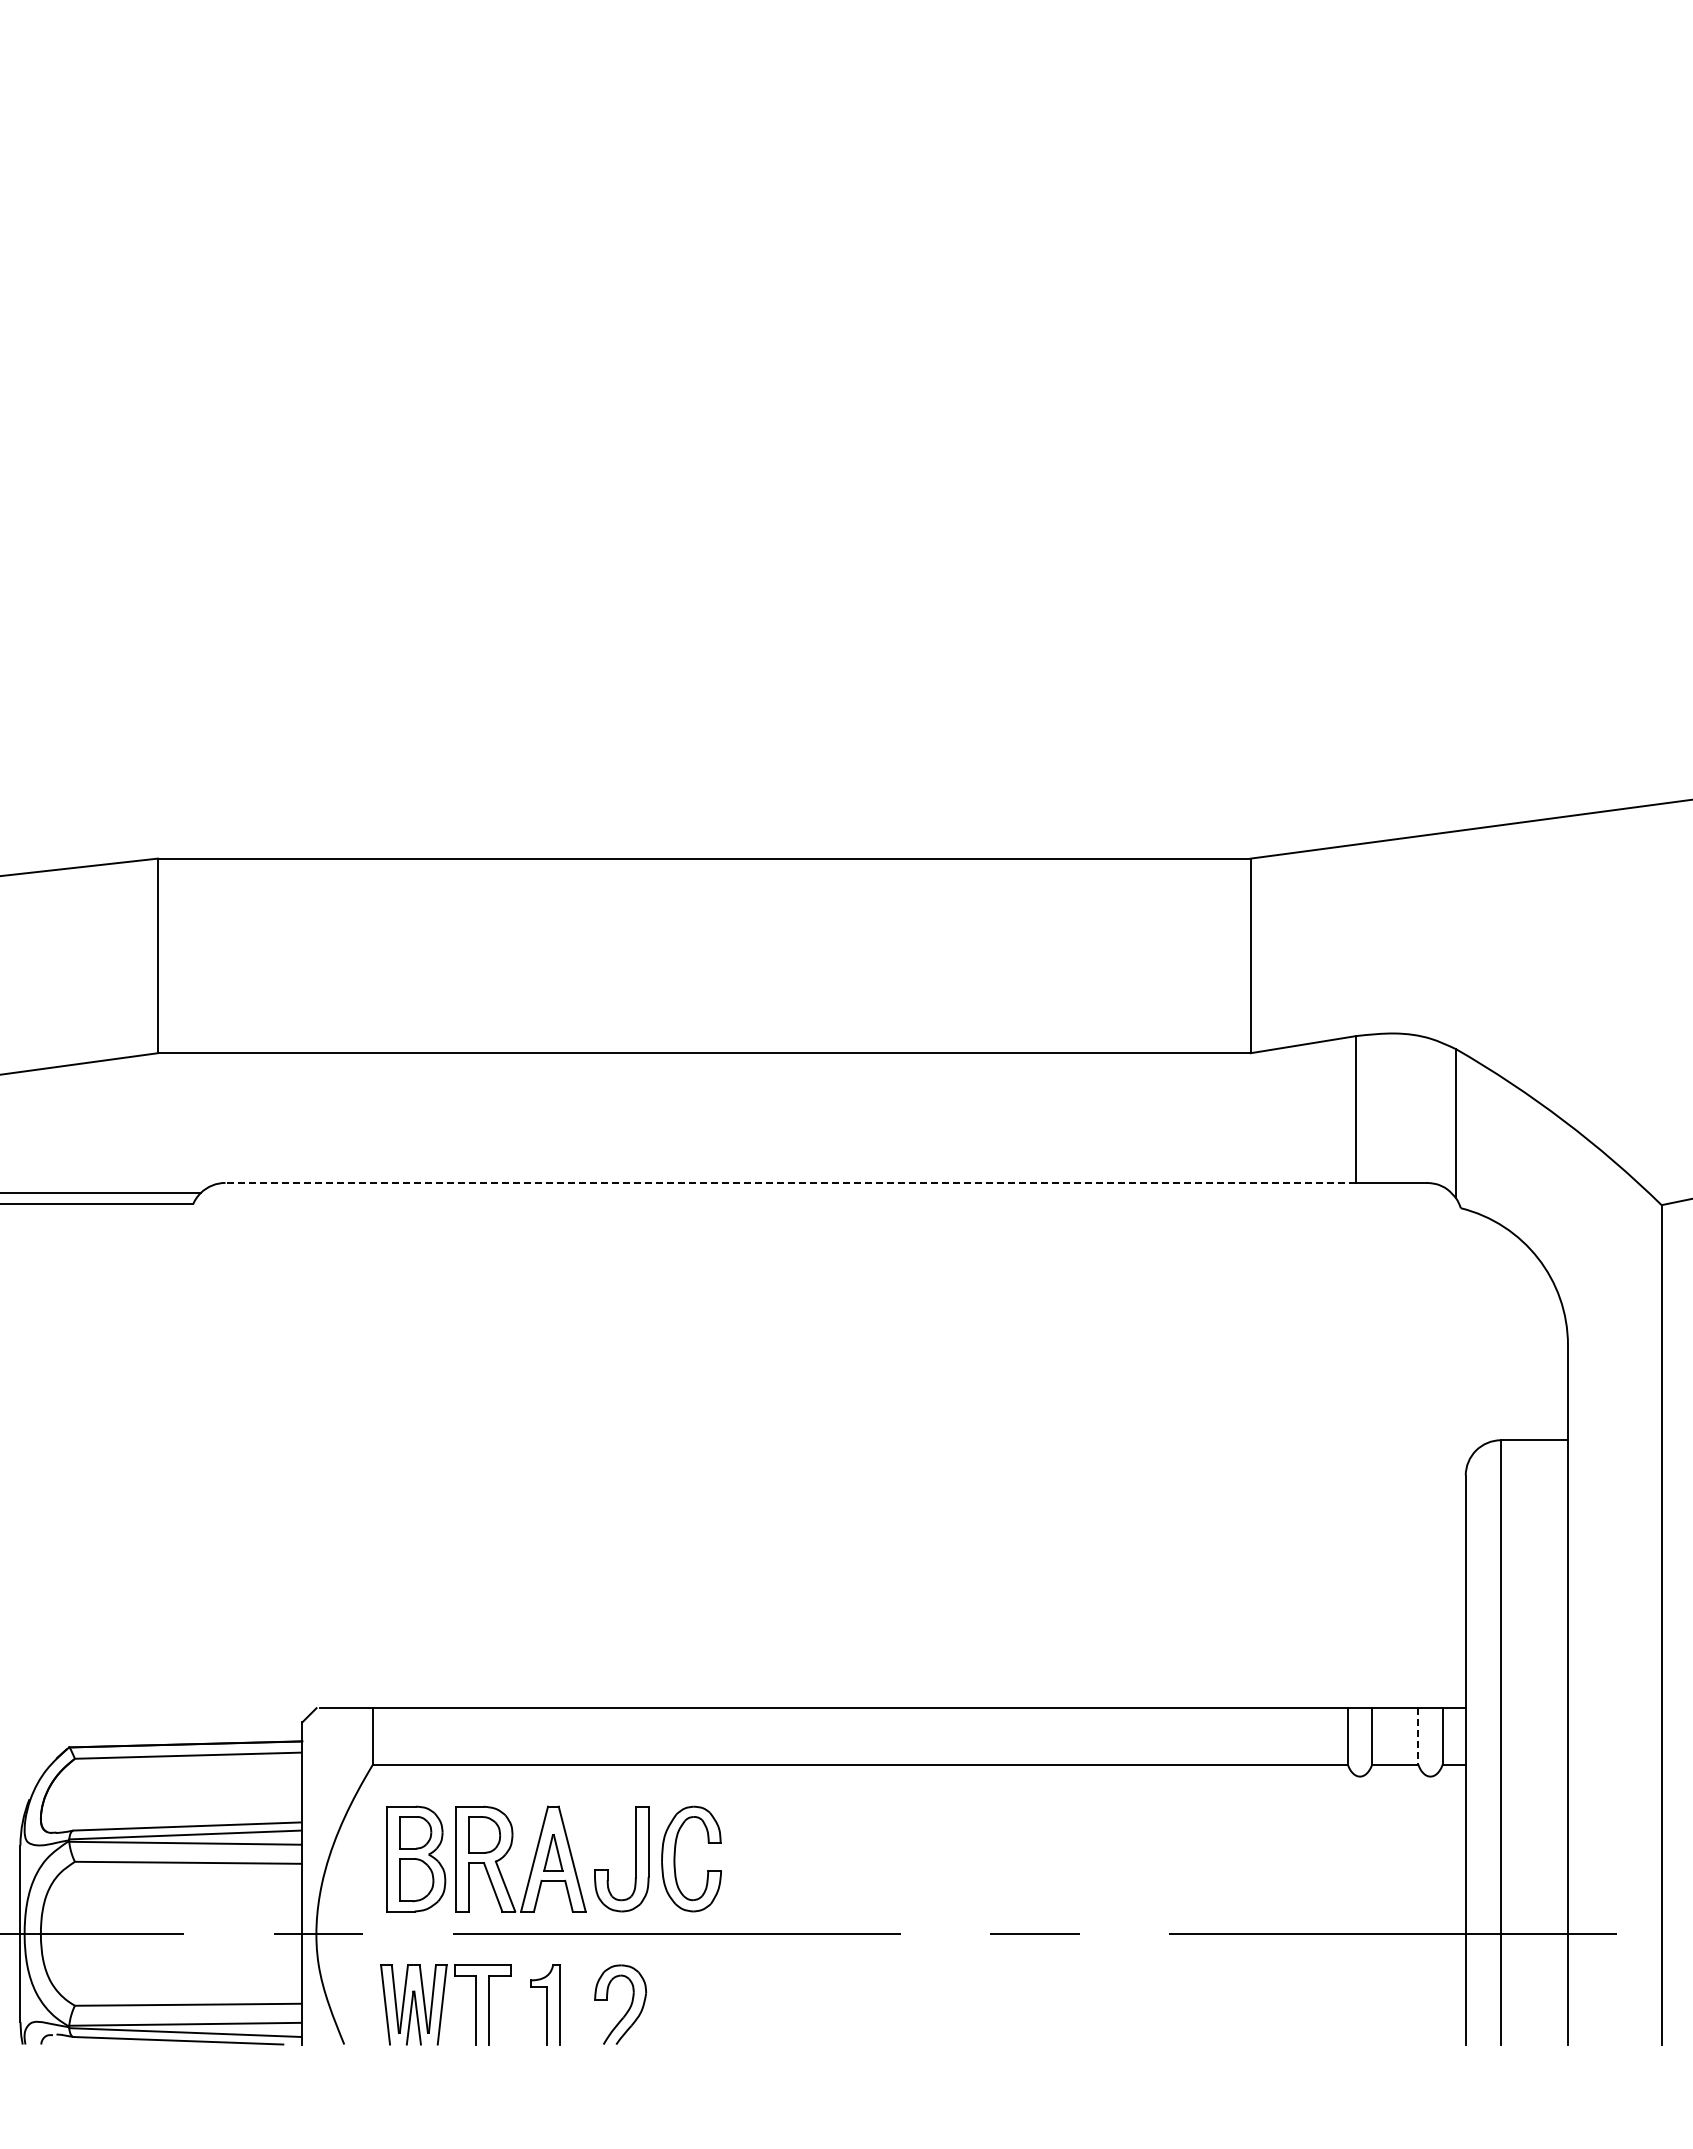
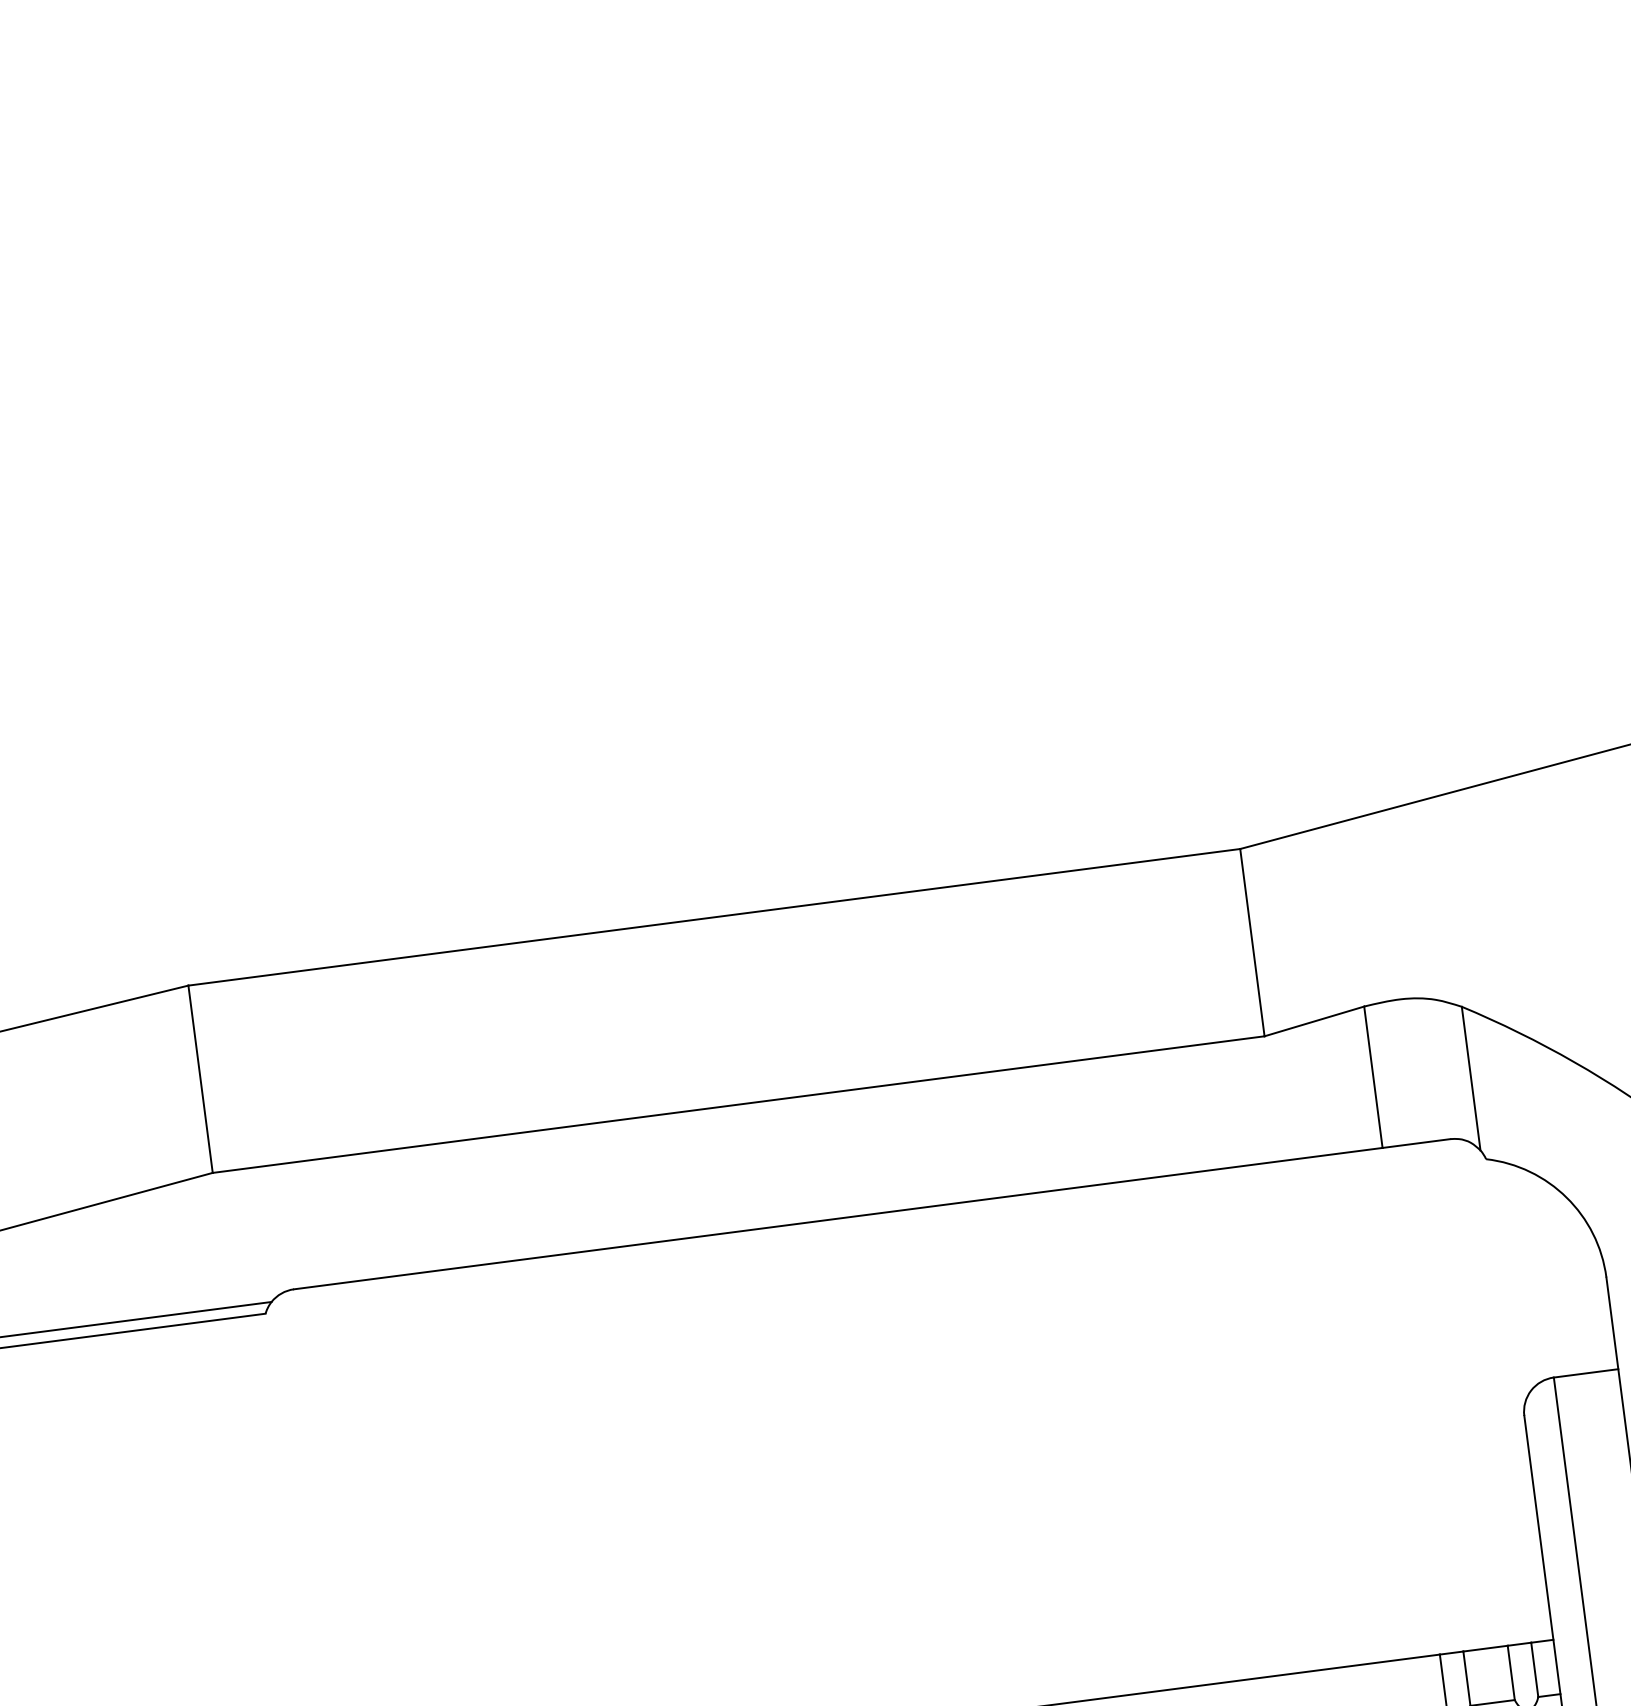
line: (790, 1182) -> (837, 1218), dashed -> solid
line: (1418, 1736) -> (1511, 1673), dashed -> solid

